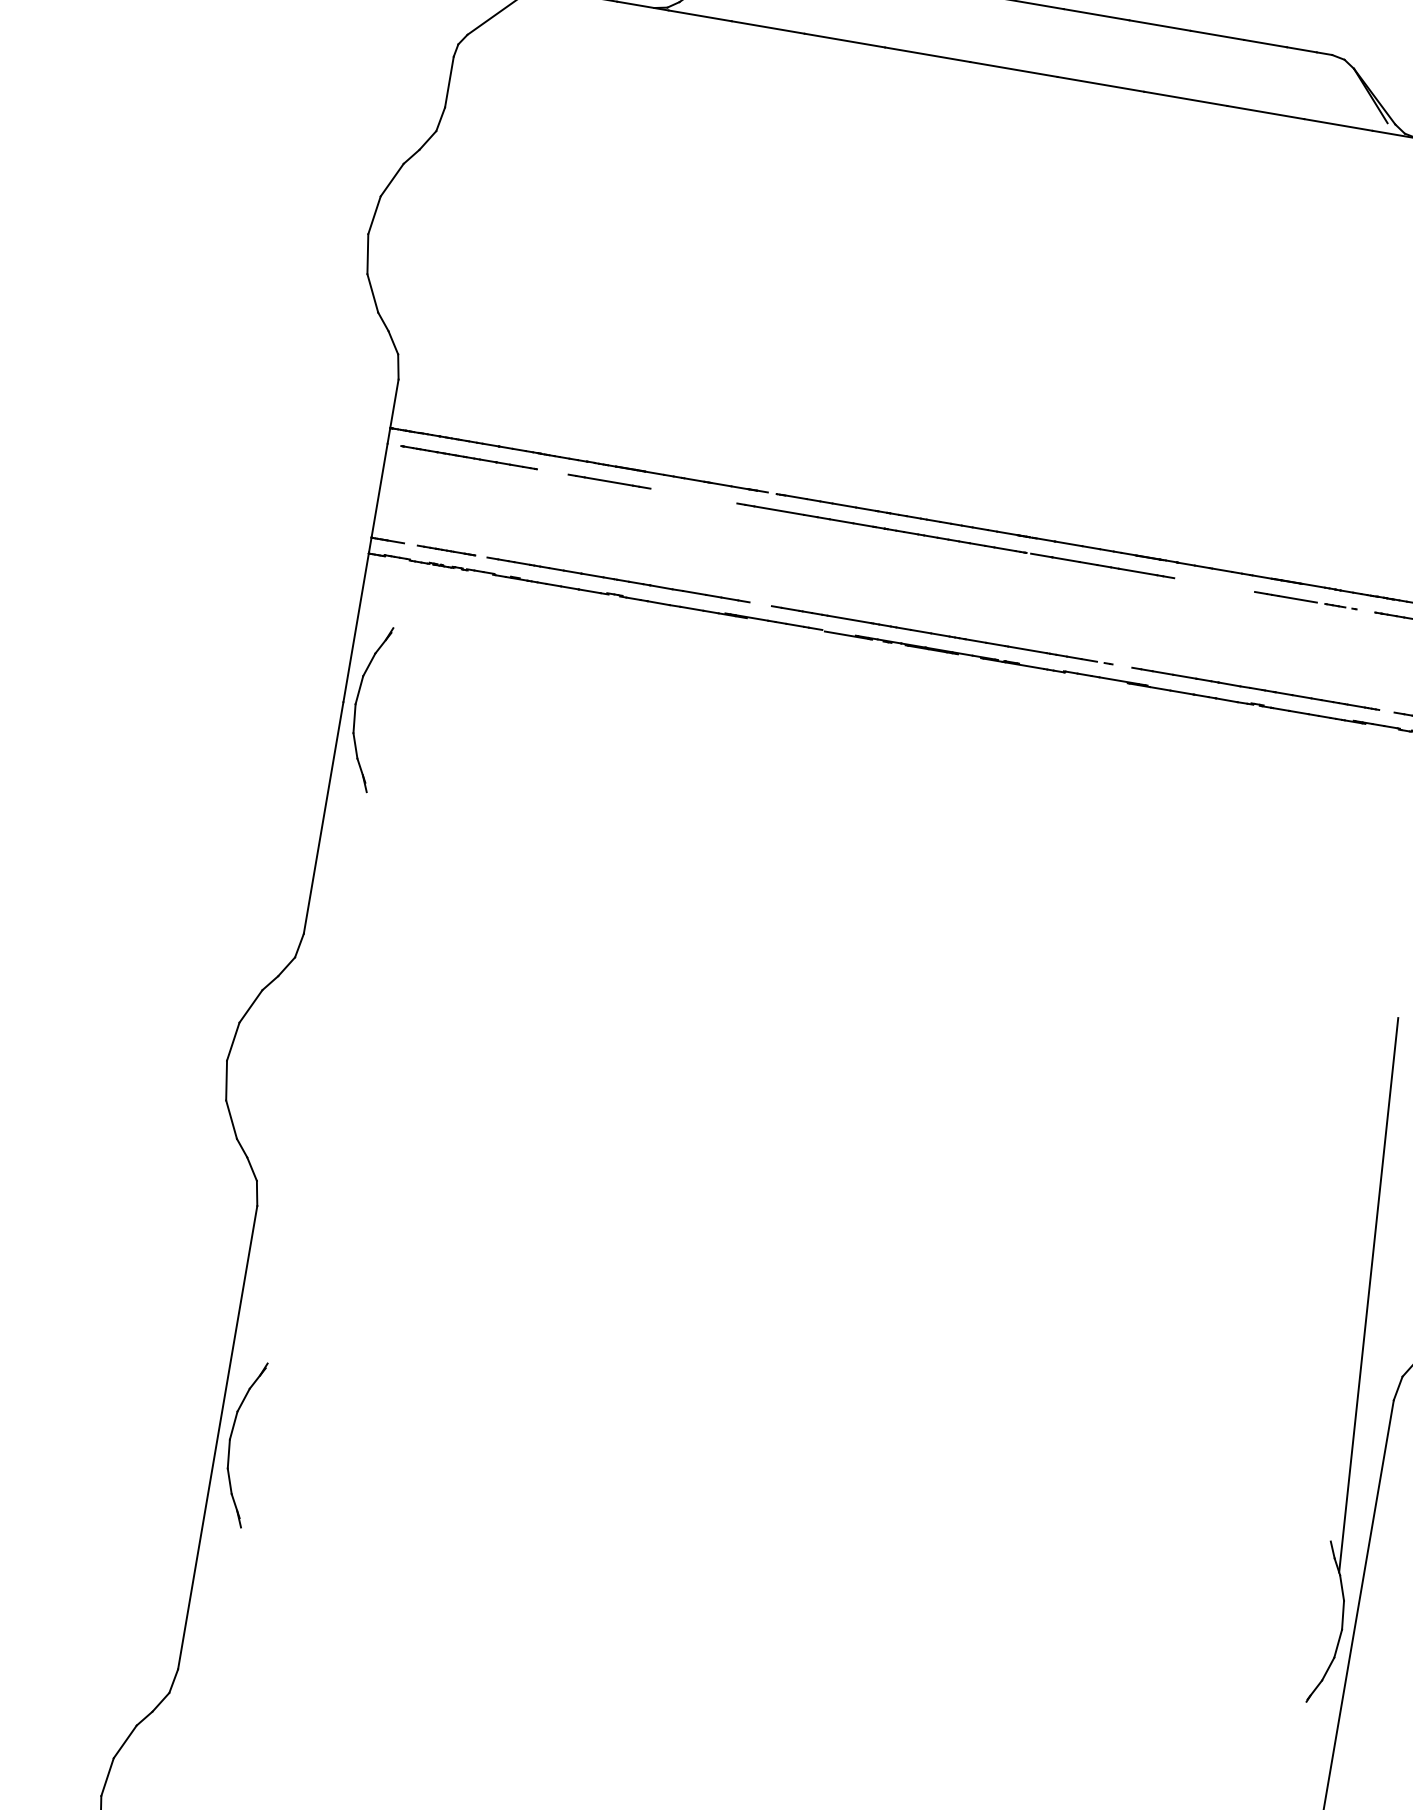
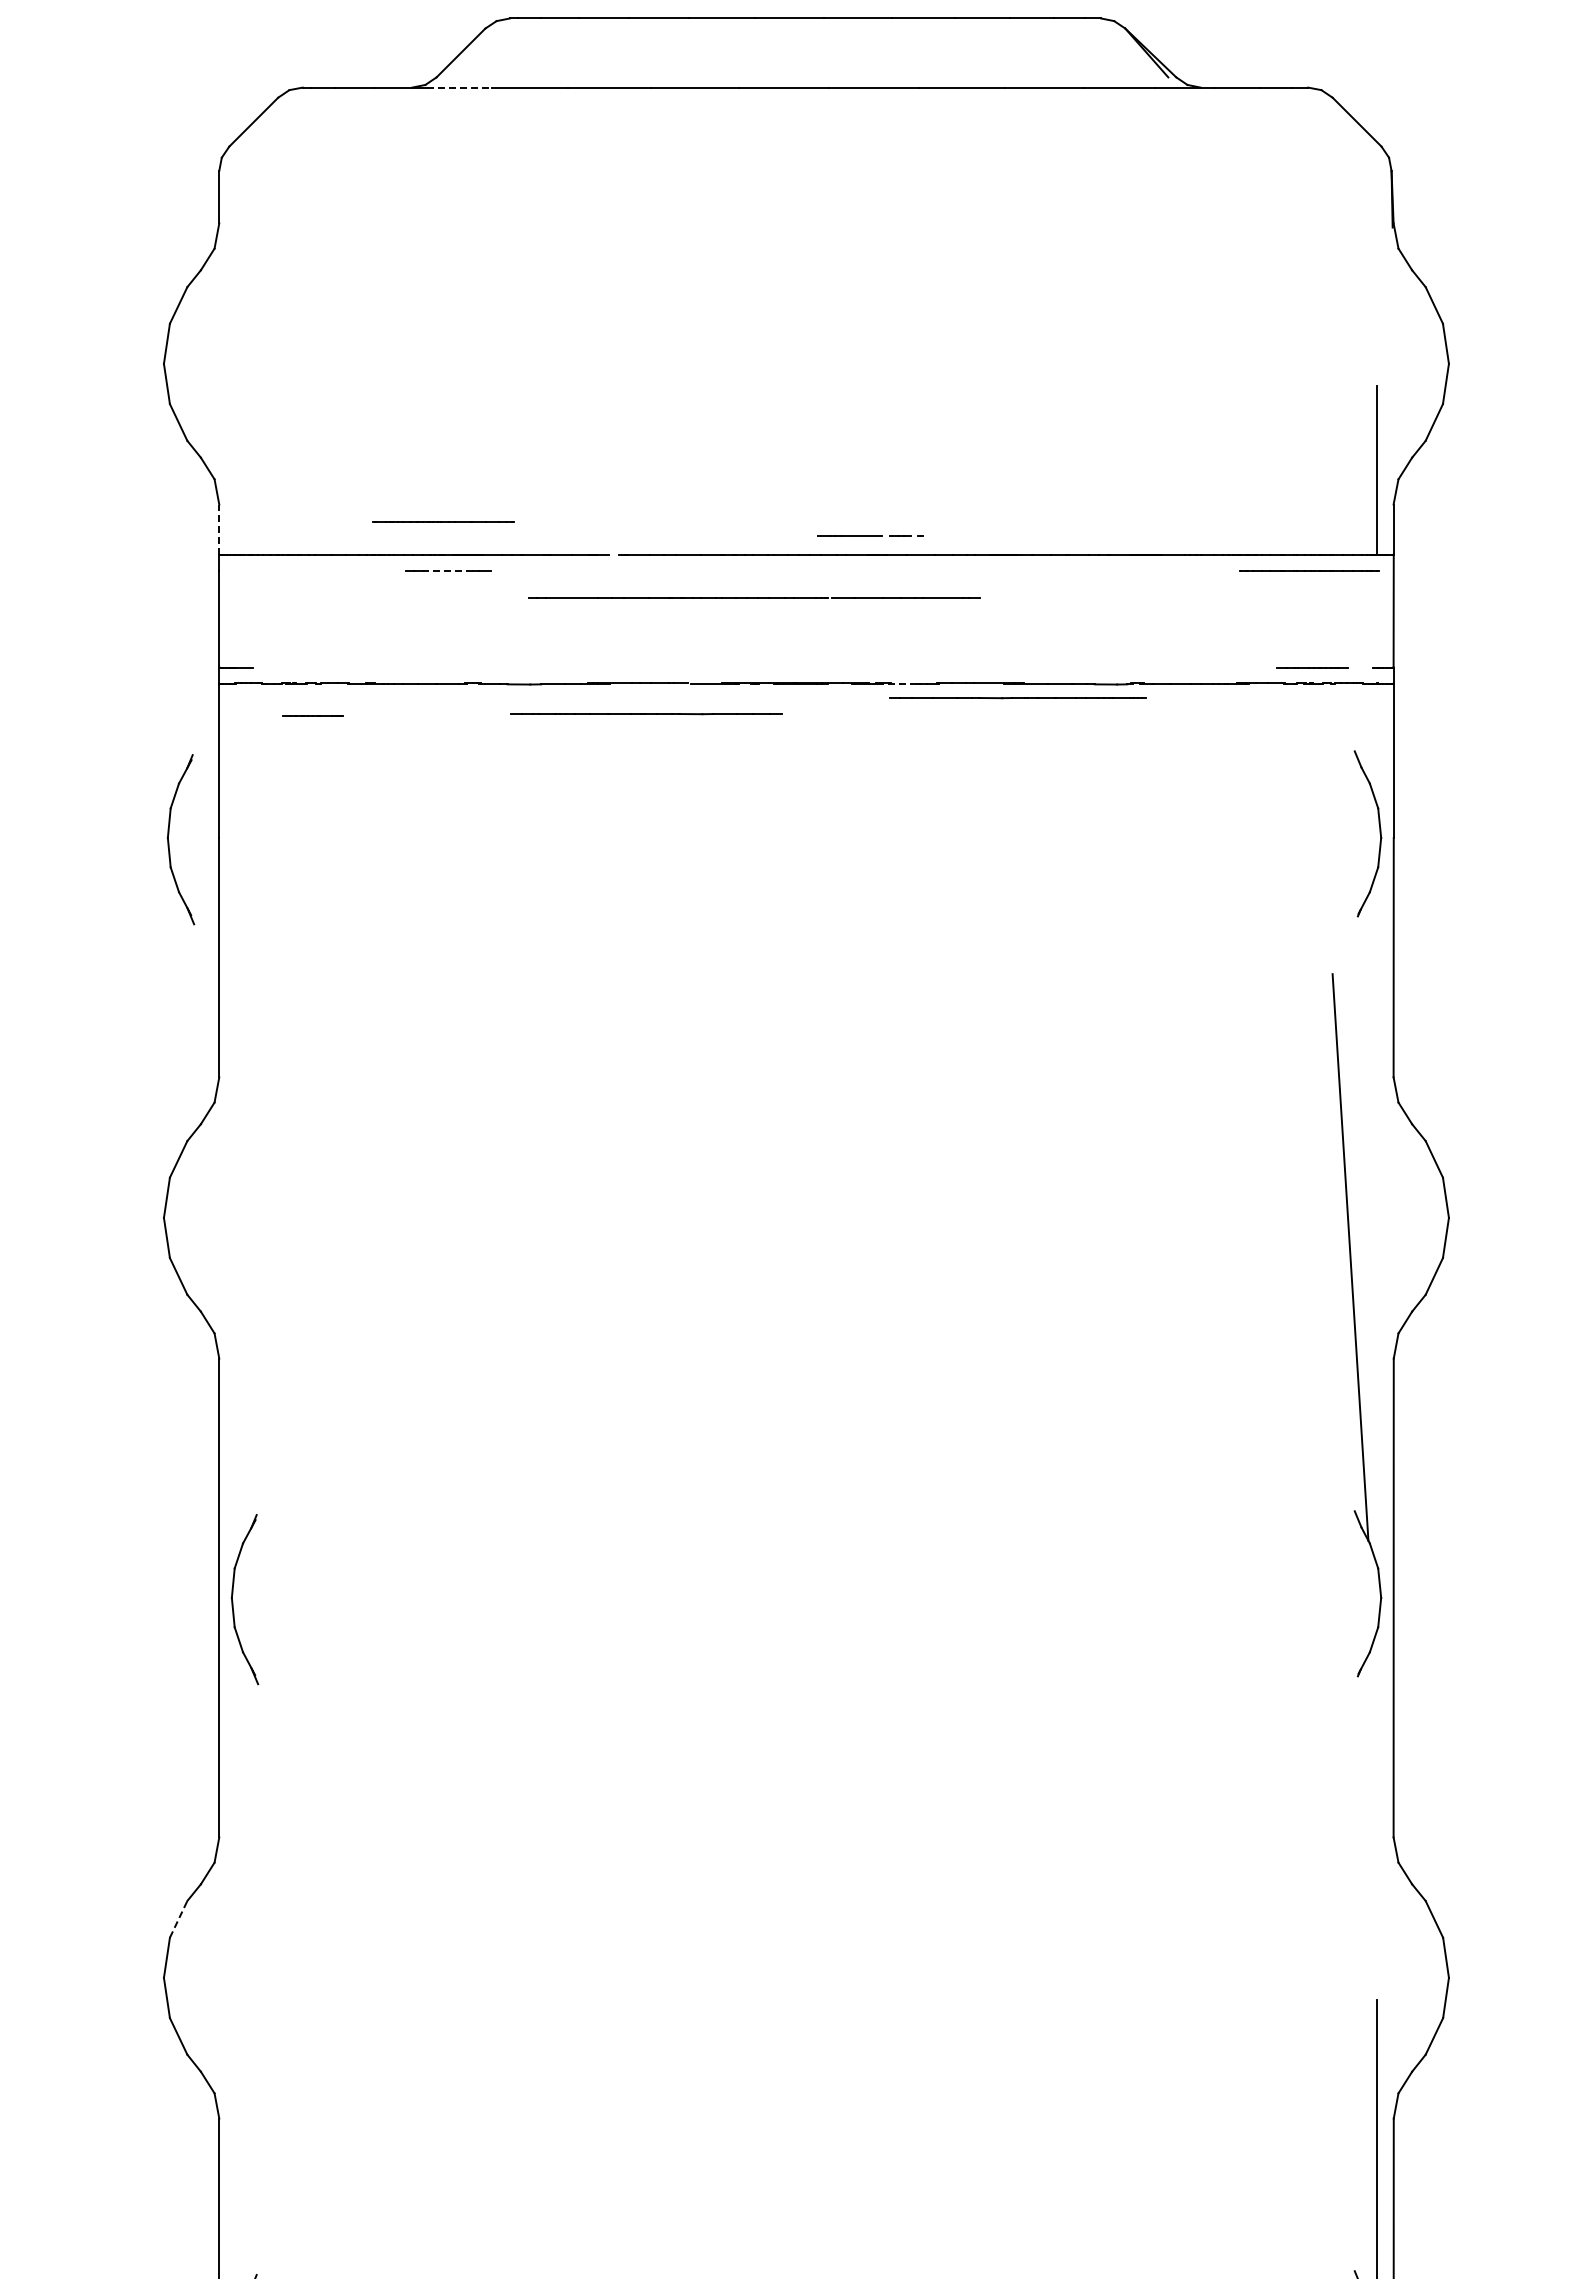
line: (700, 15) -> (459, 87), solid -> dashed
line: (394, 403) -> (219, 529), solid -> dashed
line: (469, 457) -> (443, 521), moved
line: (608, 481) -> (447, 570), solid -> dashed
line: (955, 540) -> (754, 597), moved
line: (446, 549) -> (312, 715), moved
line: (618, 580) -> (646, 714), moved
line: (1306, 600) -> (870, 535), moved
line: (941, 634) -> (808, 667), removed
line: (1025, 665) -> (897, 684), solid -> dashed
line: (1255, 689) -> (1017, 698), moved
part: (356, 707) -> (169, 841), moved
line: (125, 1741) -> (178, 1918), solid -> dashed

